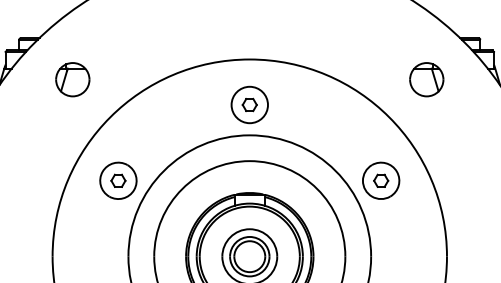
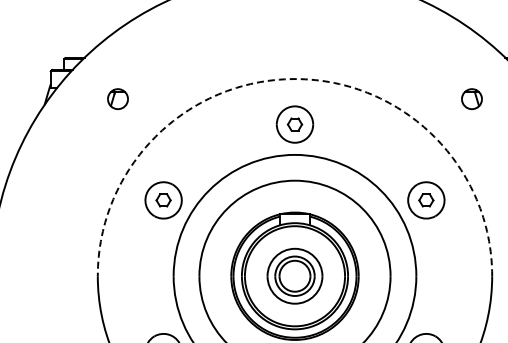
arc: (250, 59) -> (295, 79), solid -> dashed
part: (72, 78) -> (117, 98), size x0.6
part: (426, 78) -> (471, 98), size x0.6

